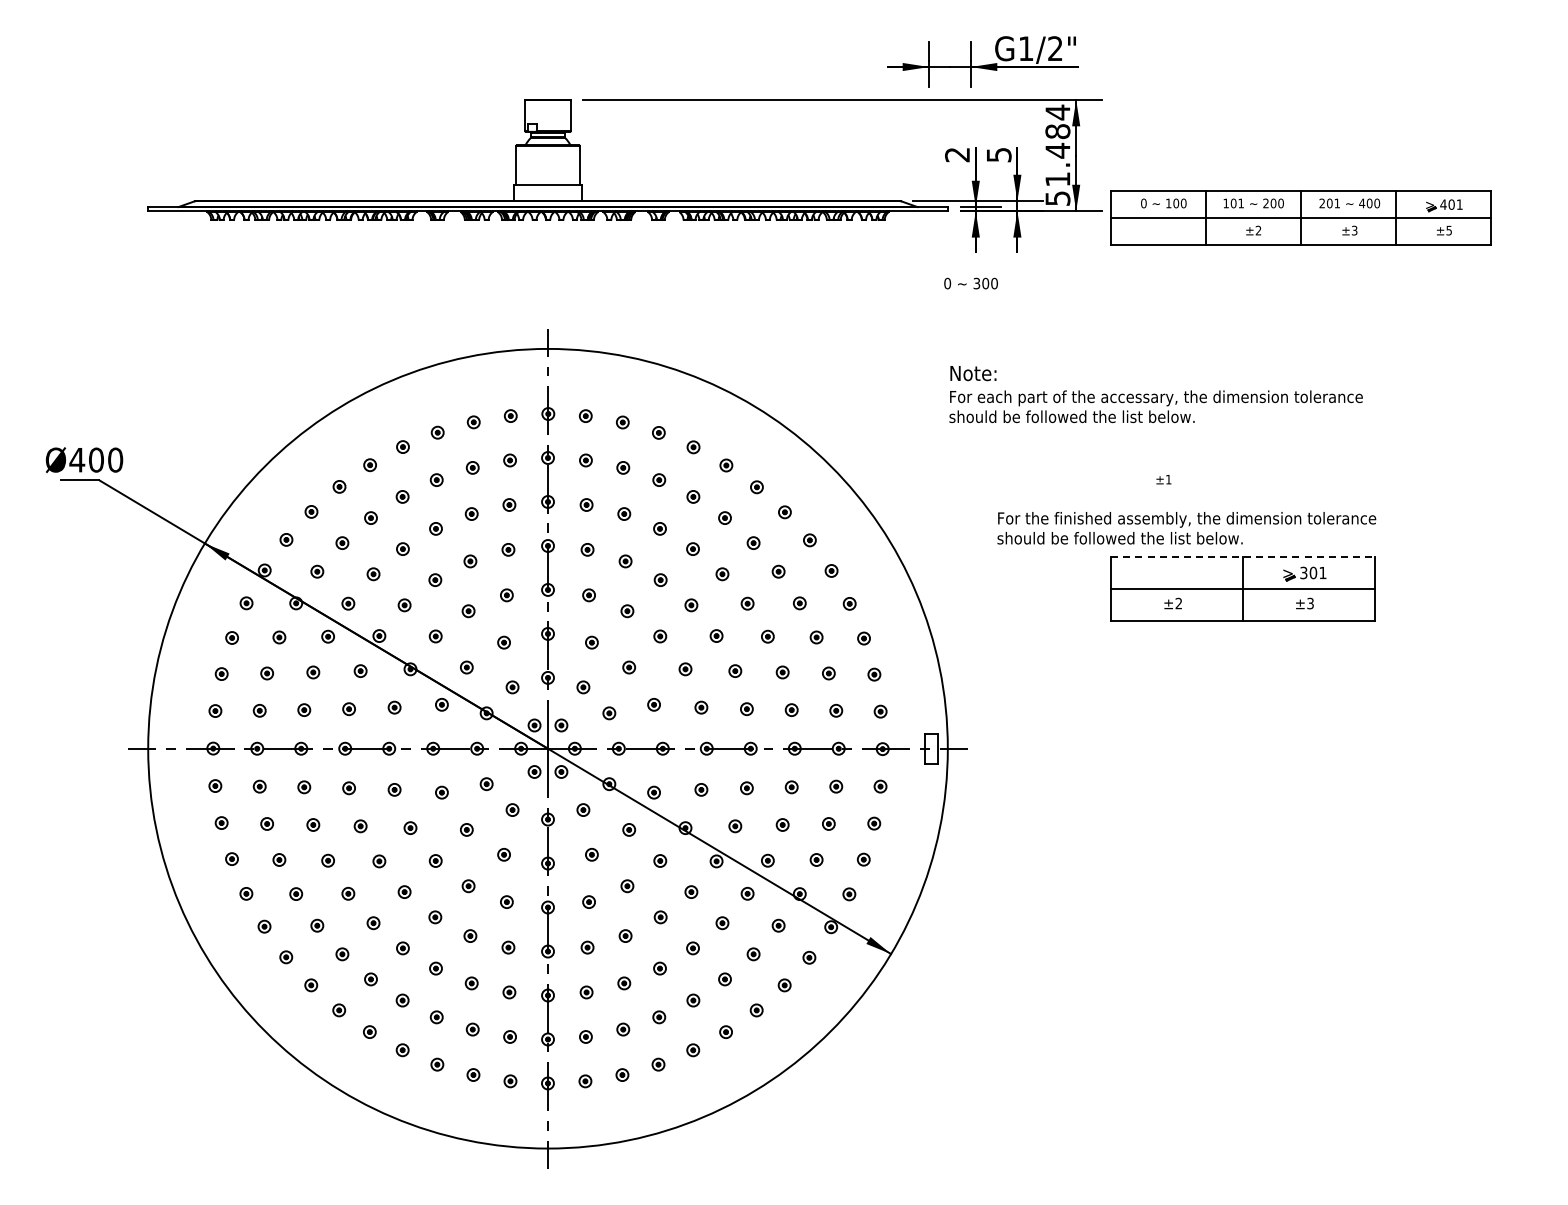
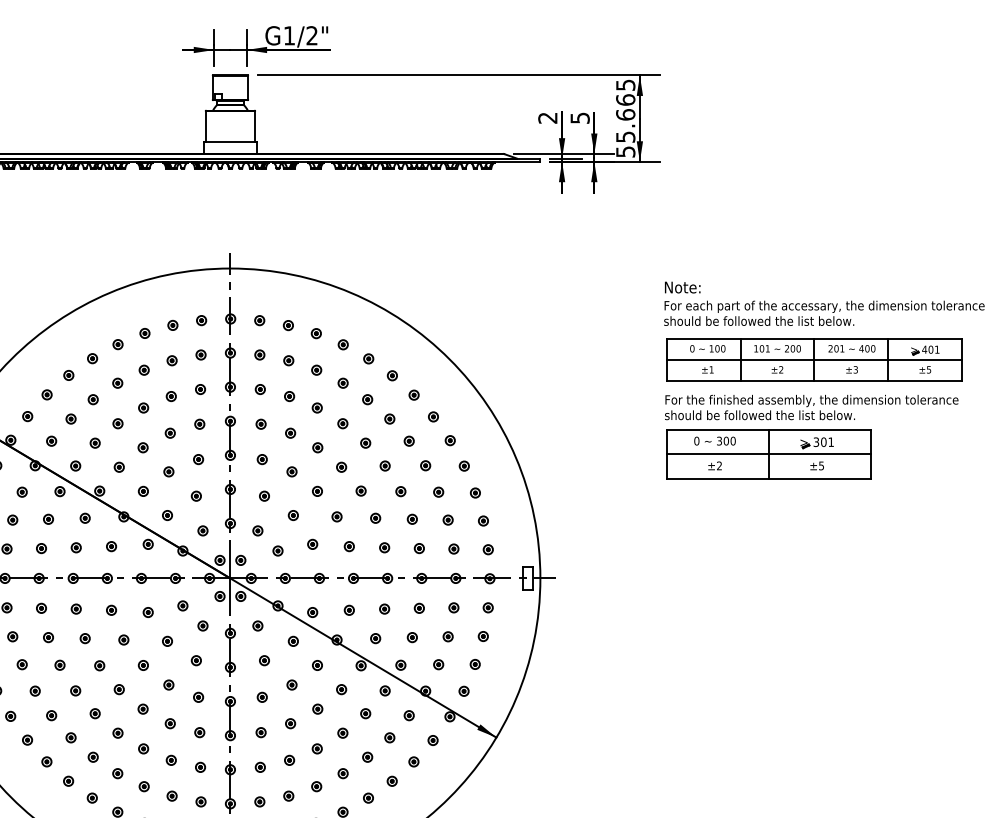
part: (982, 61) -> (255, 45), moved
text: (1057, 145) -> (625, 110), 51.484 -> 55.665
part: (1300, 217) -> (813, 359), moved
text: (970, 283) -> (714, 441), moved
text: (1155, 394) -> (823, 303), moved
text: (1186, 528) -> (811, 407), moved
line: (1242, 556) -> (768, 429), dashed -> solid
text: (1310, 602) -> (821, 465), ±3 -> ±5

